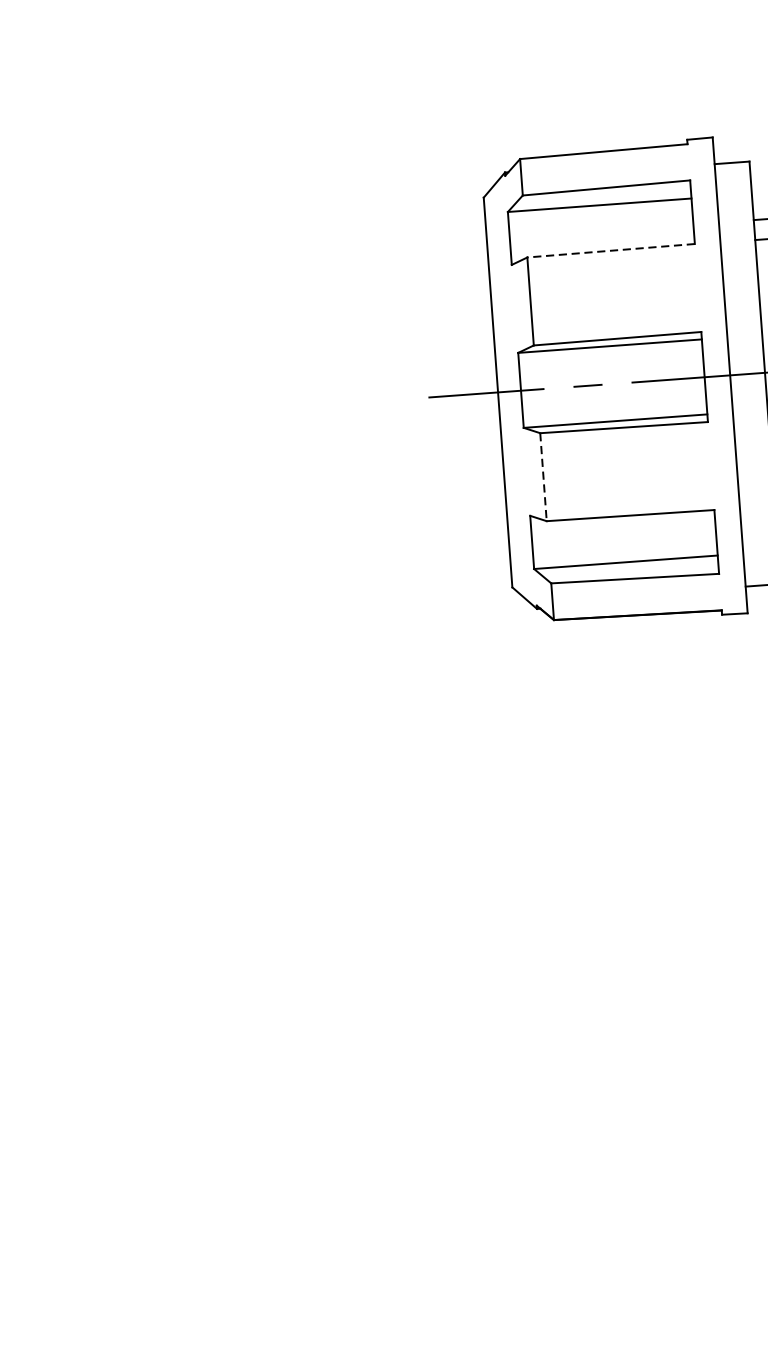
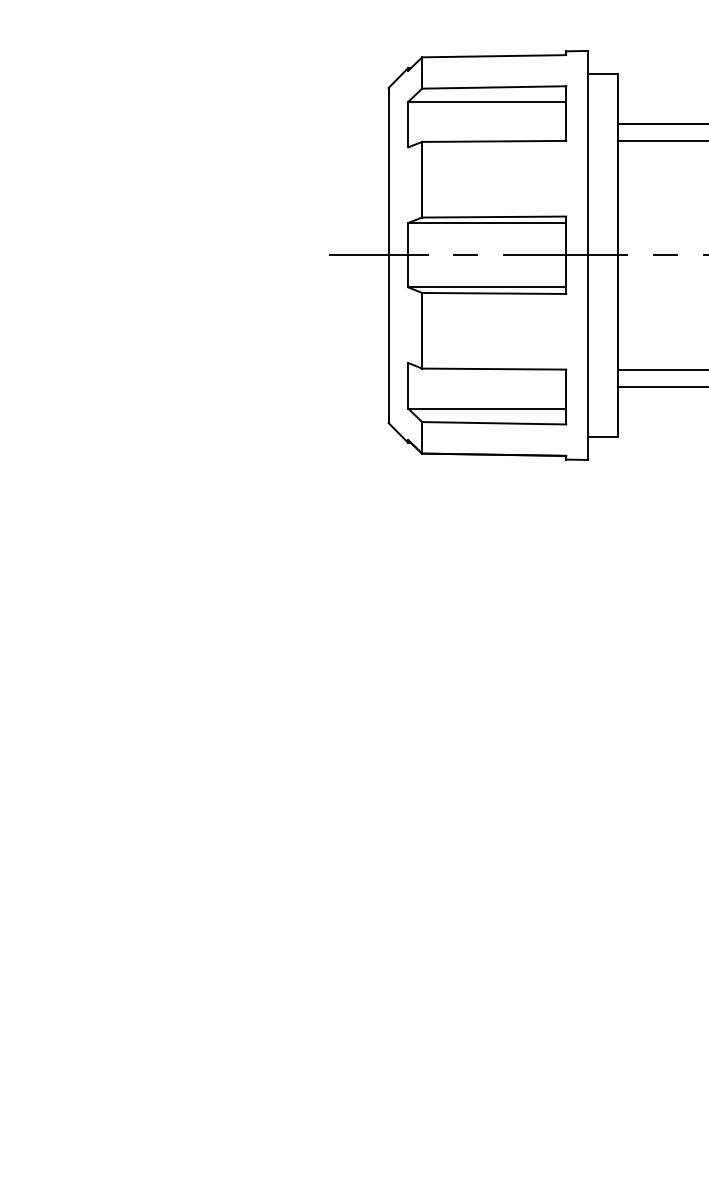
line: (610, 250) -> (493, 141), dashed -> solid
line: (543, 476) -> (422, 330), dashed -> solid

